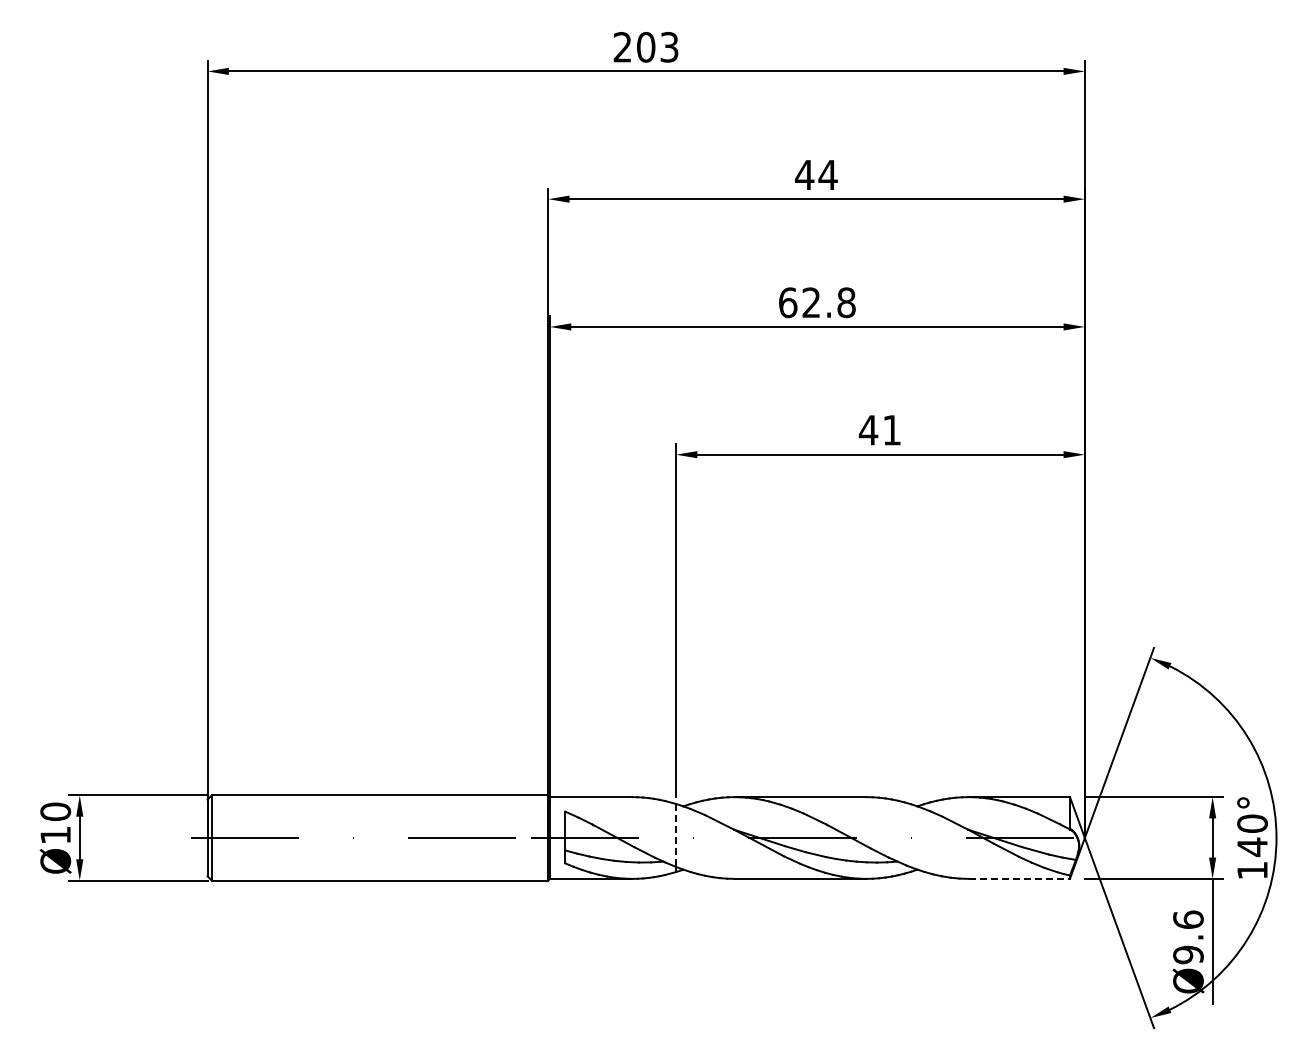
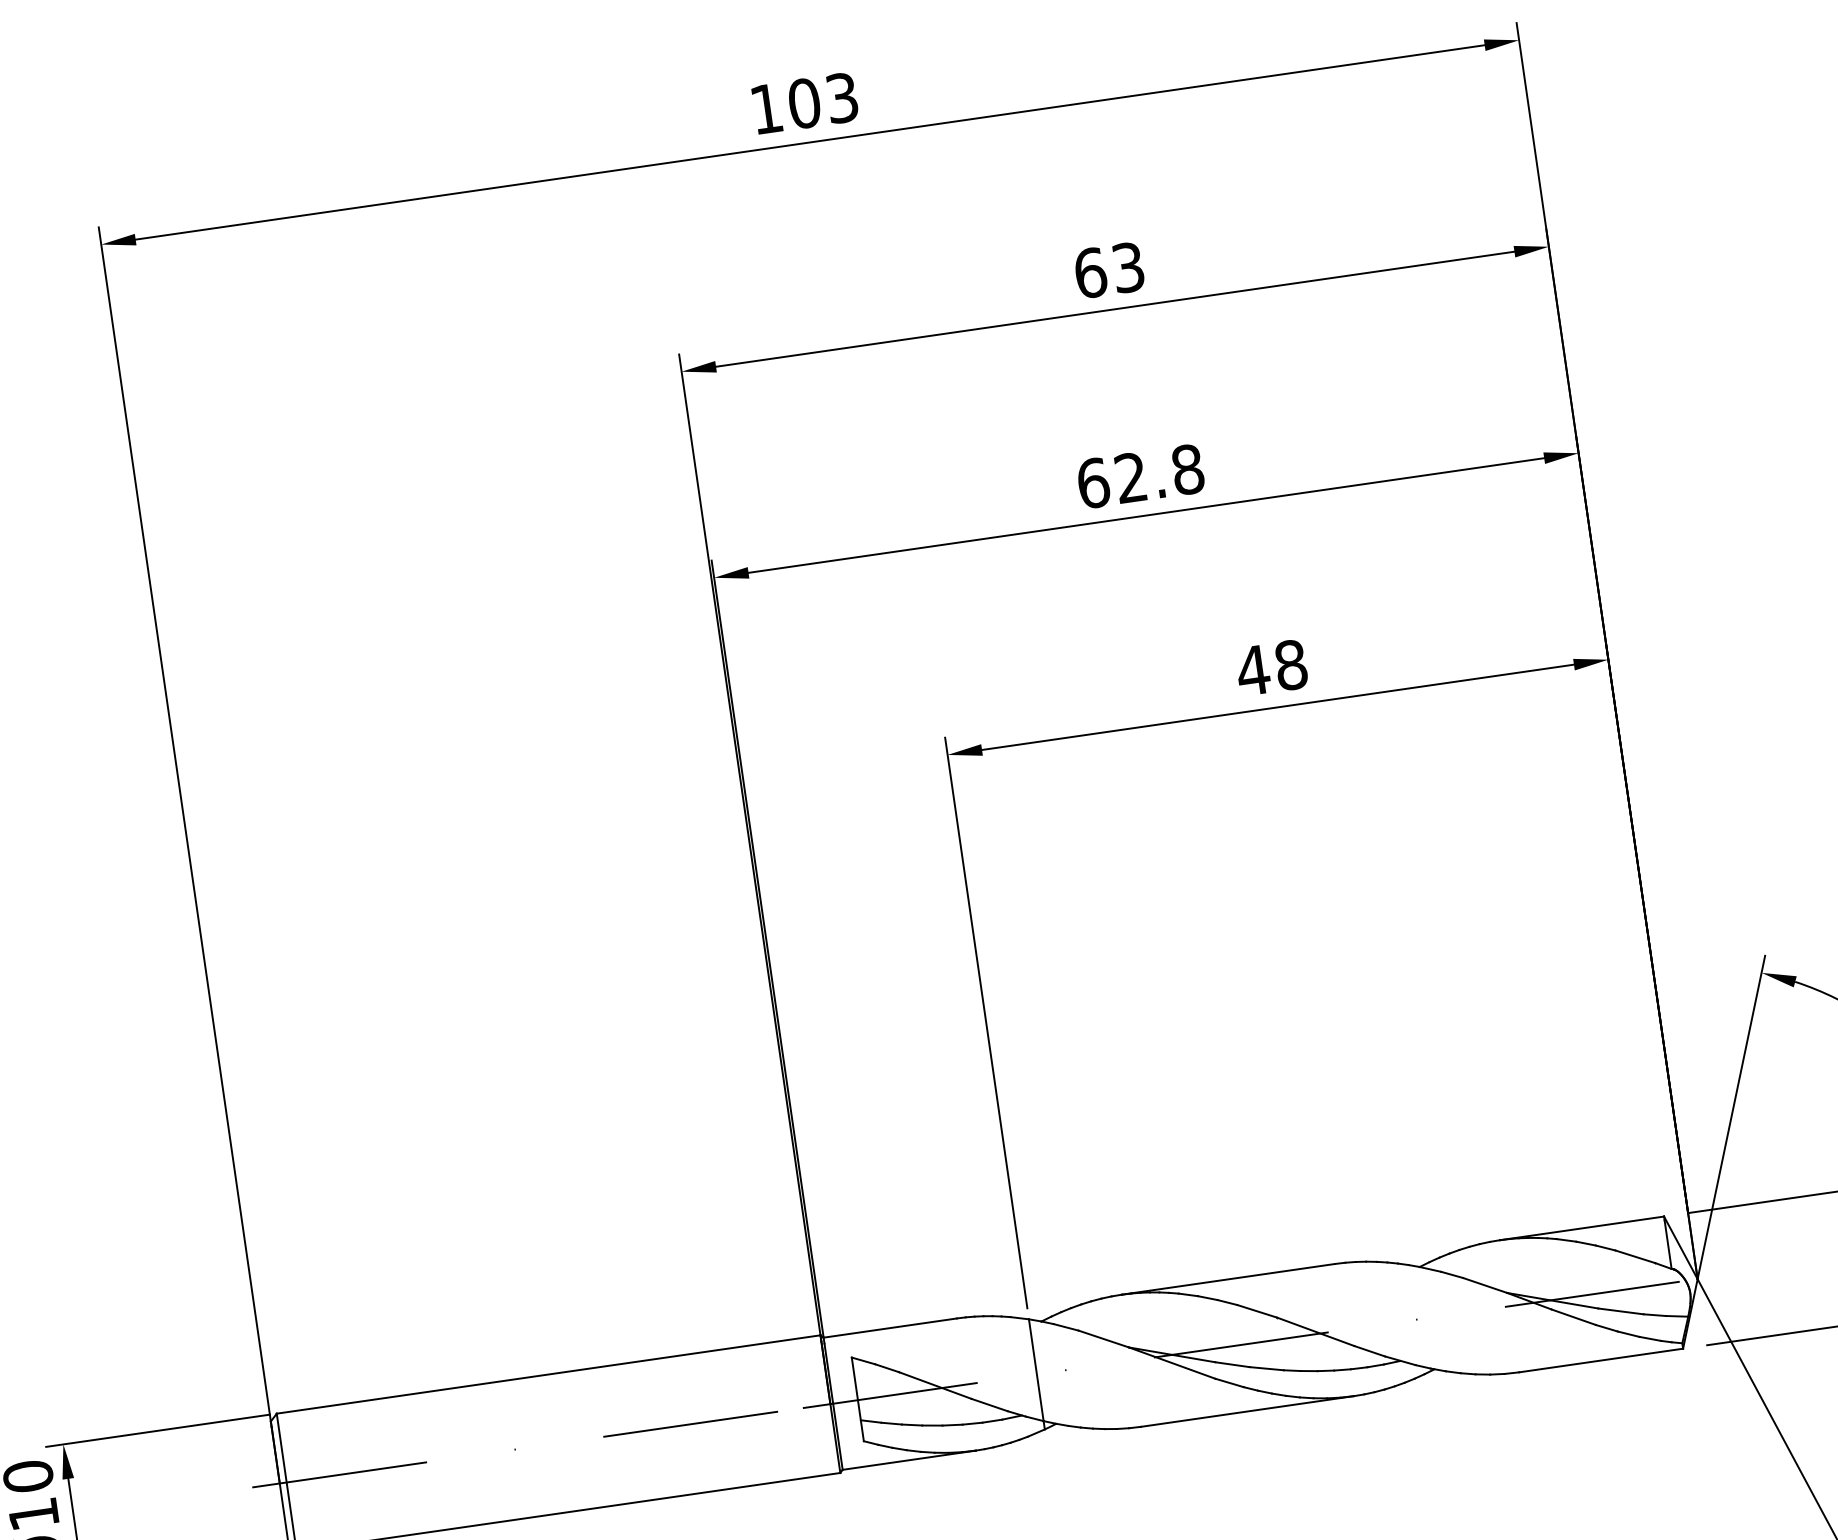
text: (622, 46) -> (766, 107), 203 -> 103
text: (816, 174) -> (1109, 269), 44 -> 63
text: (892, 429) -> (1291, 663), 41 -> 48
line: (676, 835) -> (1037, 1370), dashed -> solid
line: (1019, 878) -> (1601, 1359), dashed -> solid

